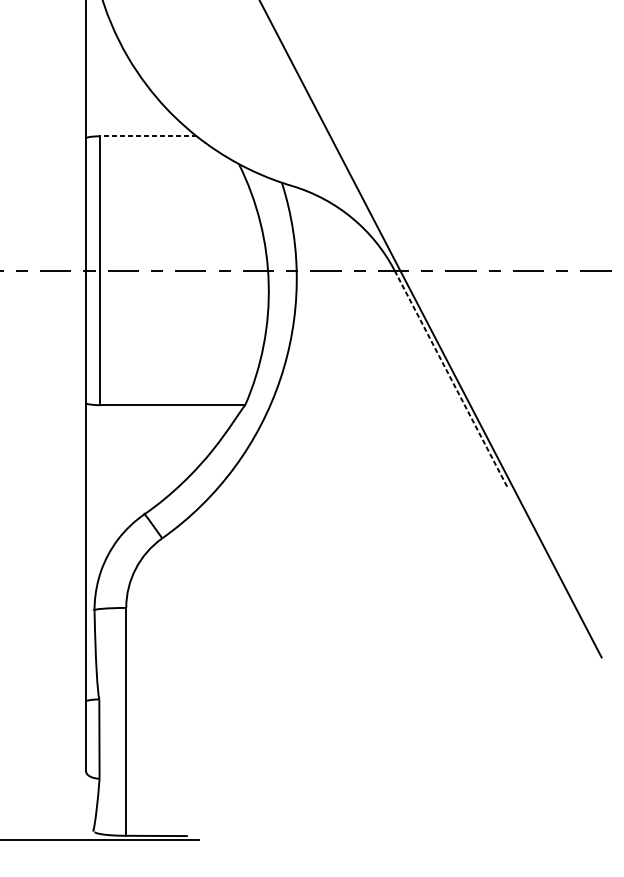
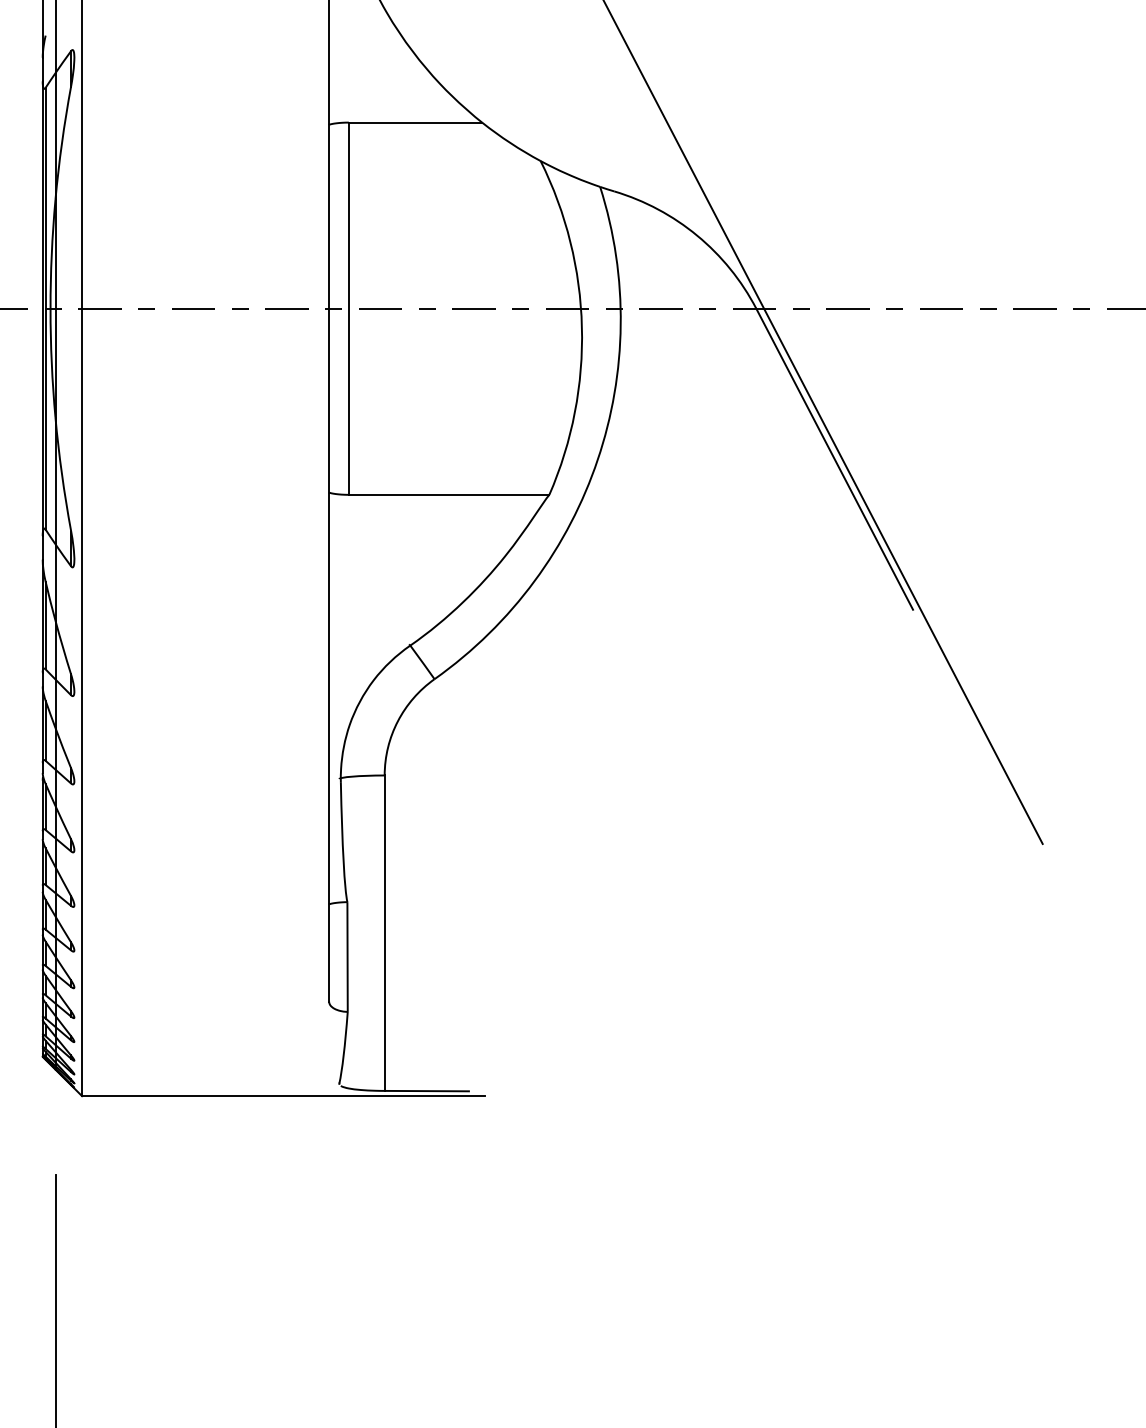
line: (148, 136) -> (415, 122), dashed -> solid
line: (451, 379) -> (834, 459), dashed -> solid

